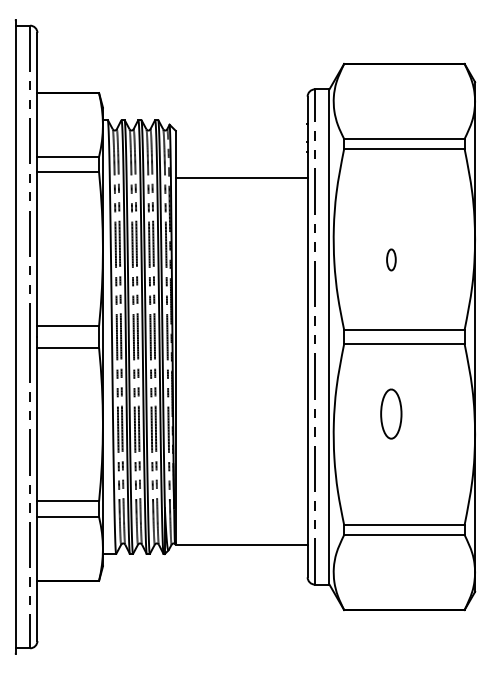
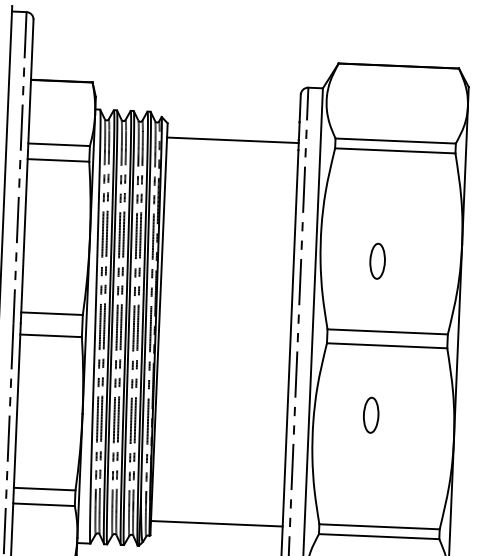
line: (241, 178) -> (232, 140), moved
part: (391, 259) -> (377, 260), size x1.67
part: (391, 413) -> (371, 414), size x0.71
line: (241, 544) -> (216, 523), moved

